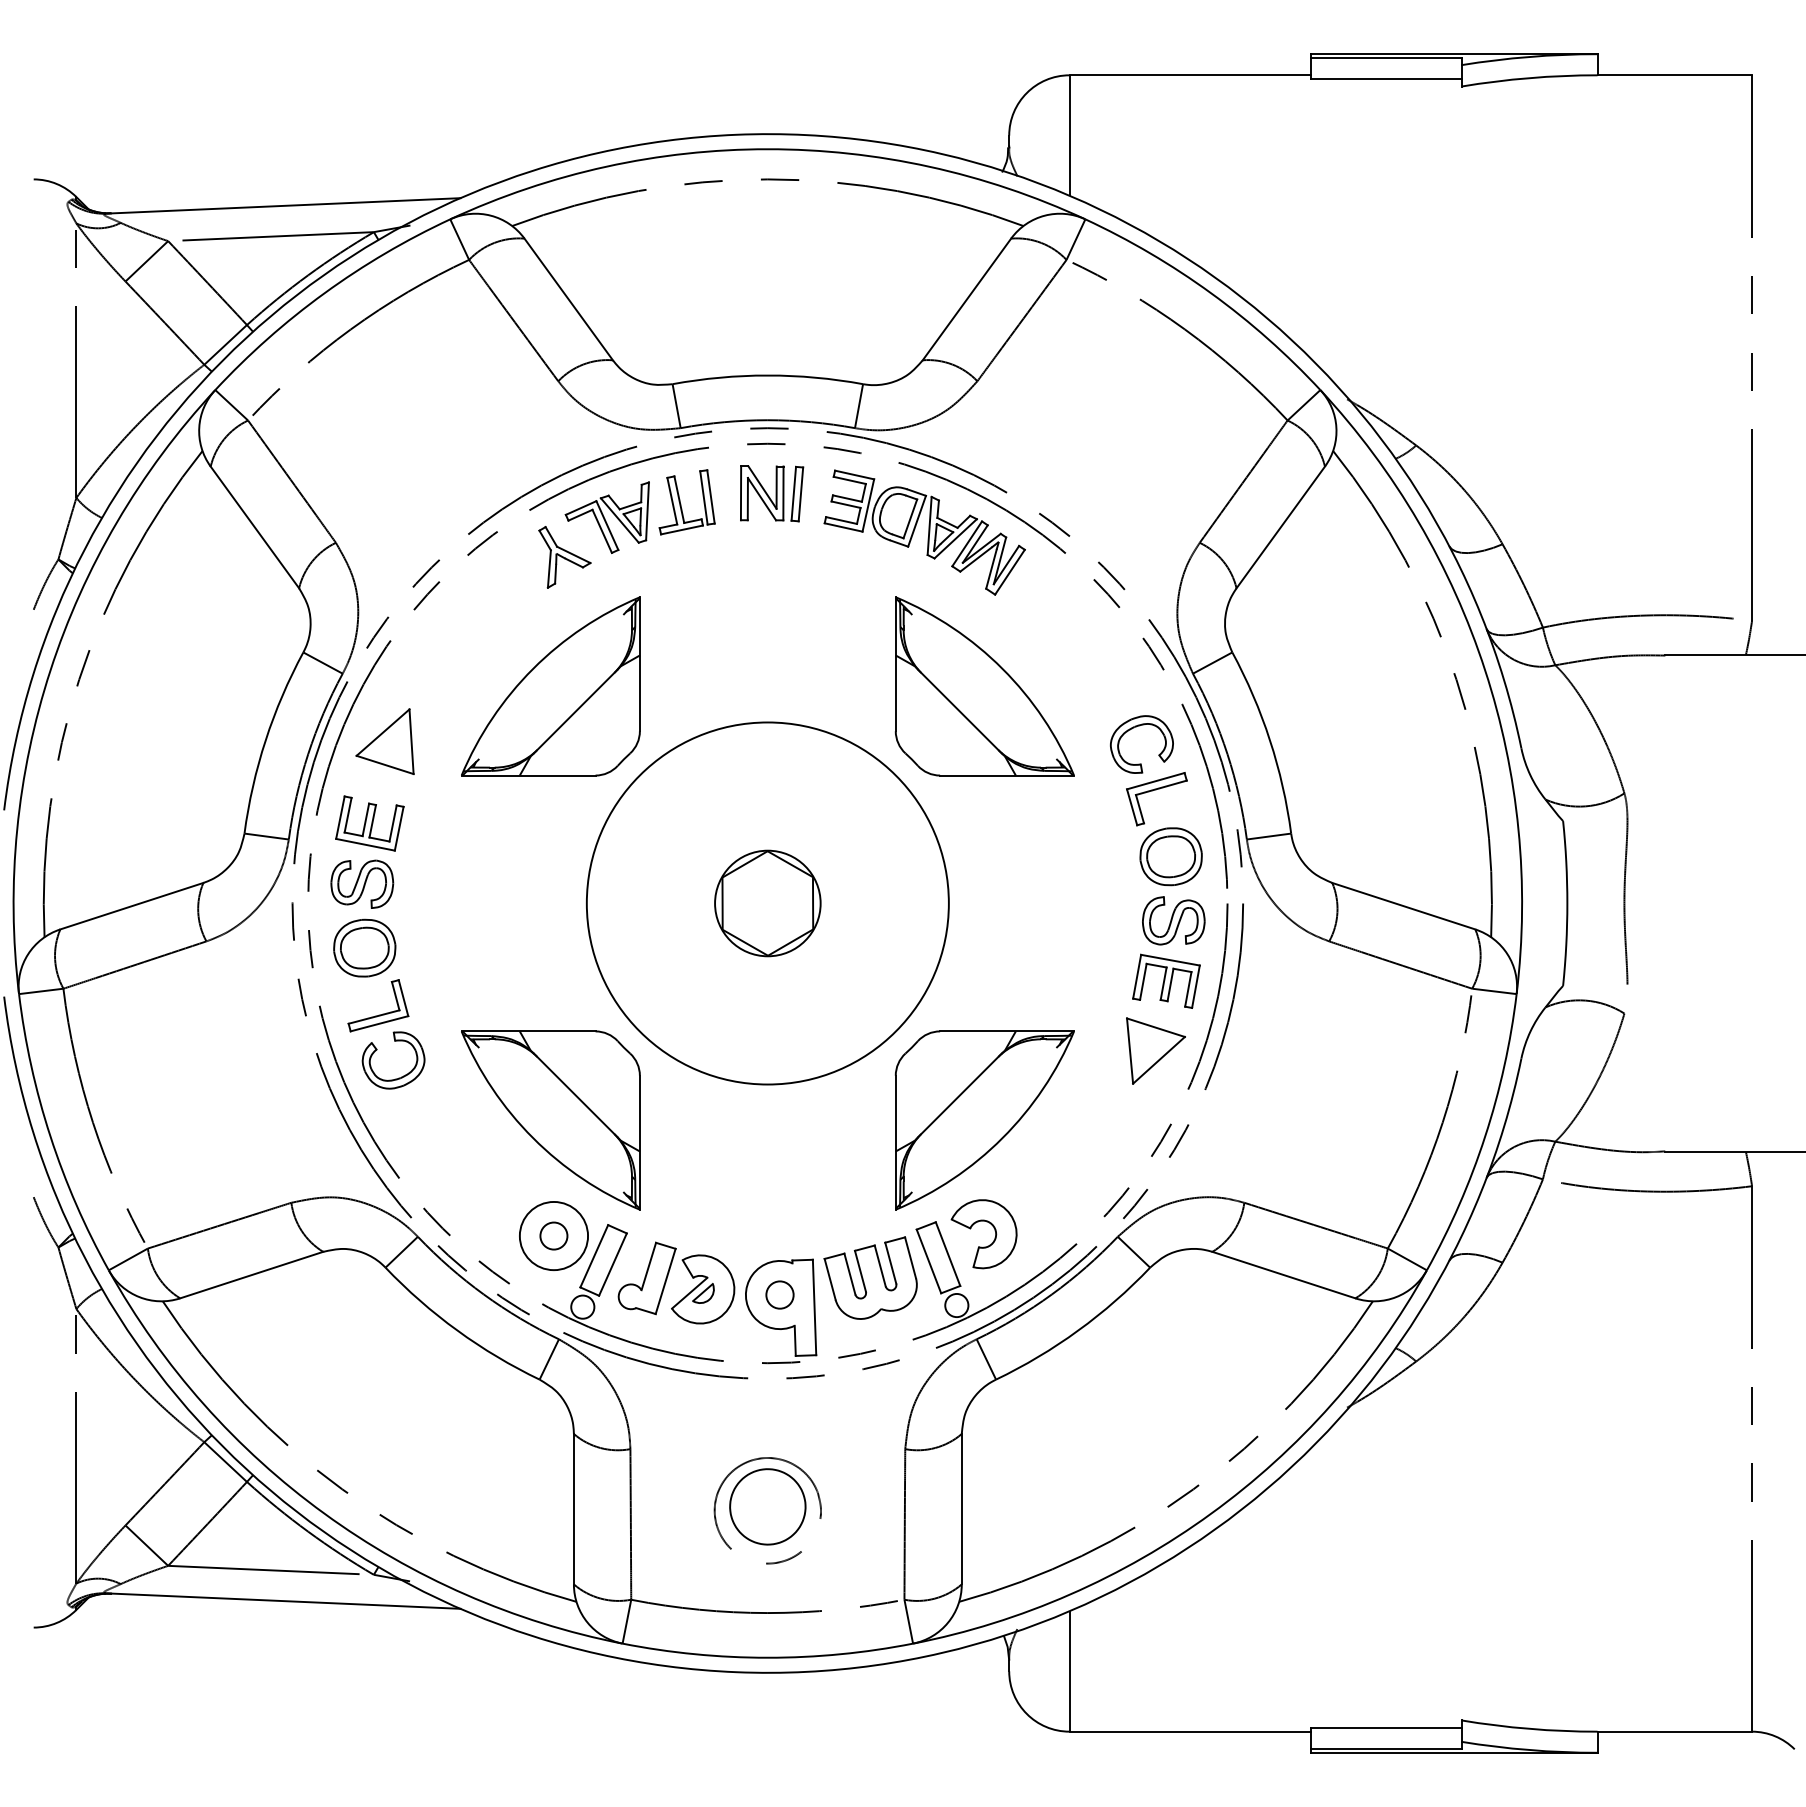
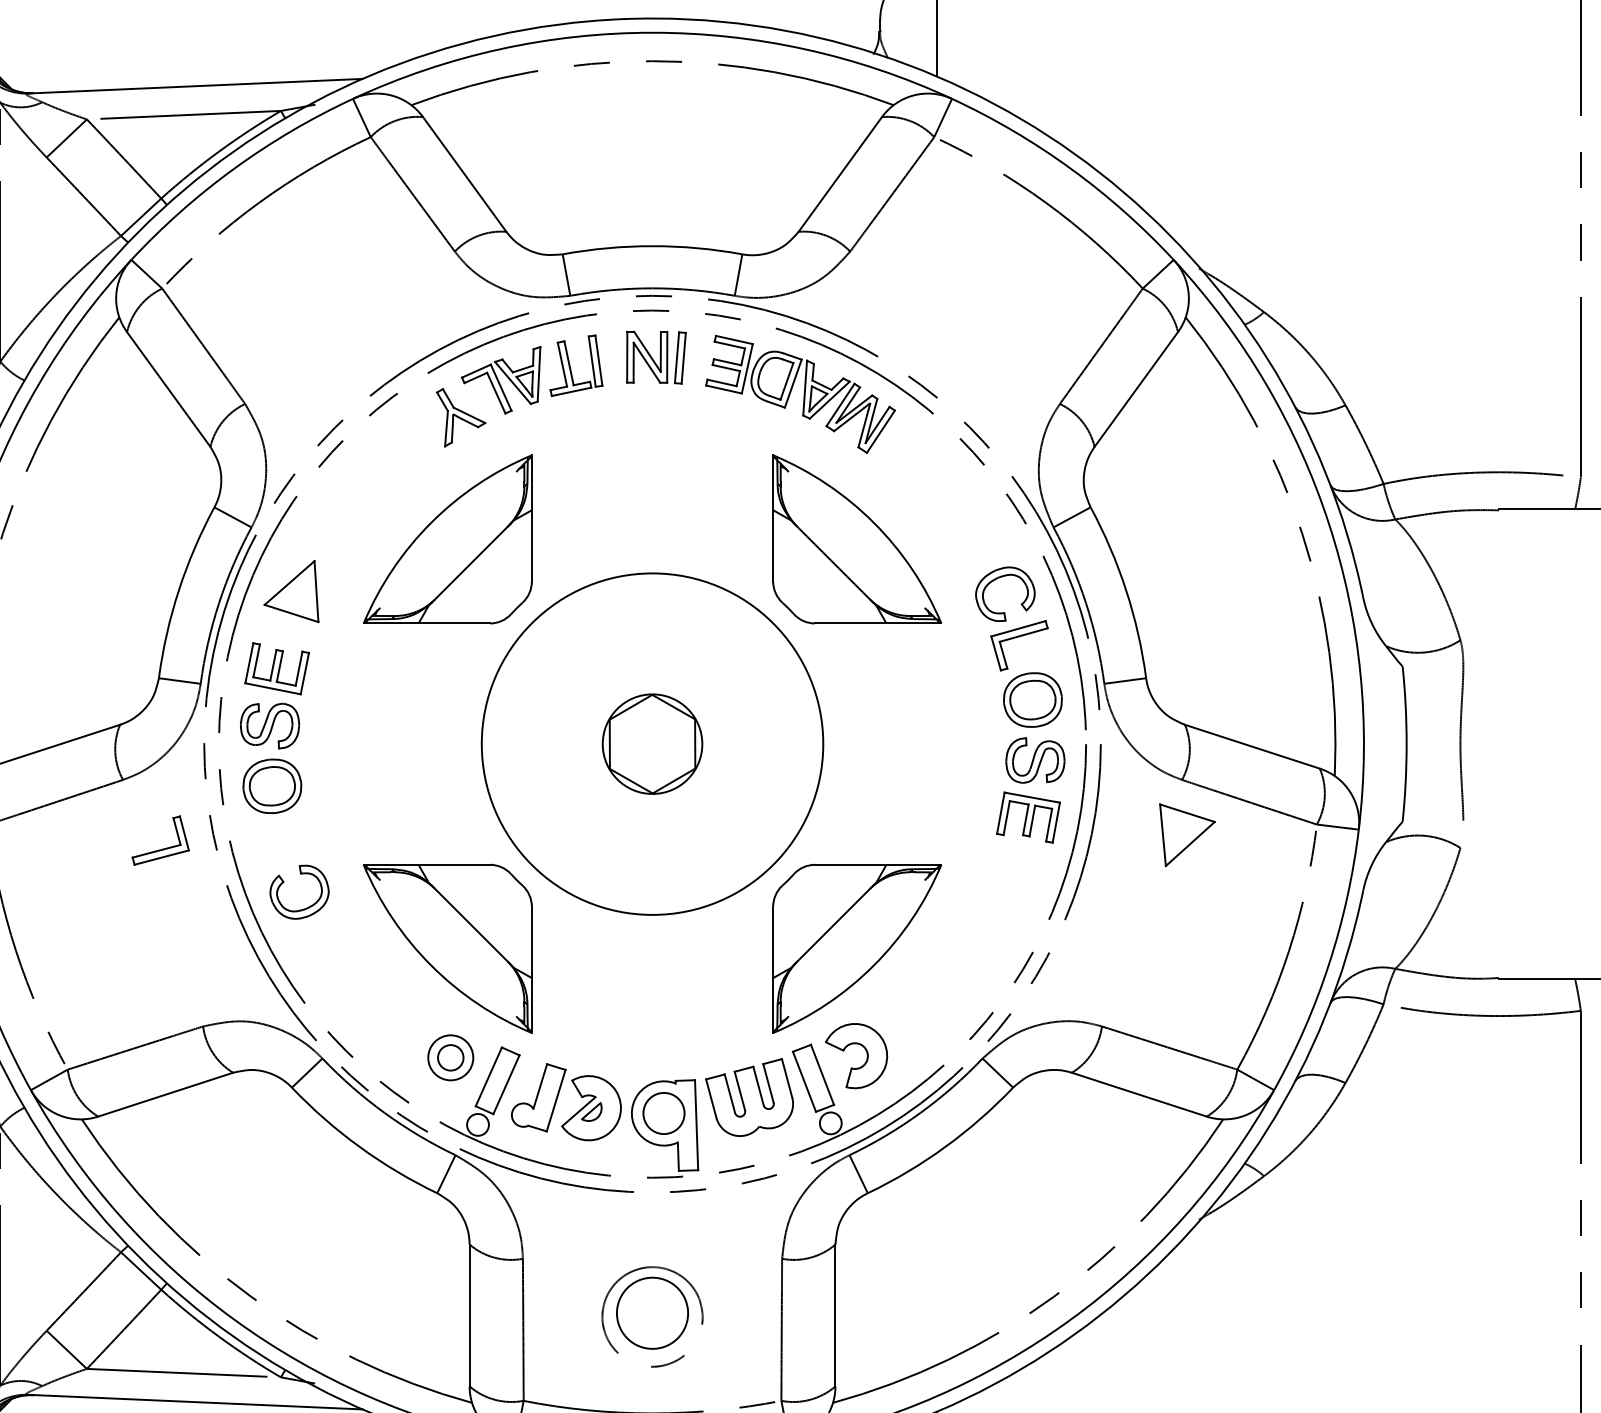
part: (382, 1013) -> (164, 847), moved
part: (1155, 1050) -> (1187, 834), moved
circle: (553, 1235) -> (450, 1057), size x0.7
circle: (779, 1294) -> (663, 1112), size x1.6

